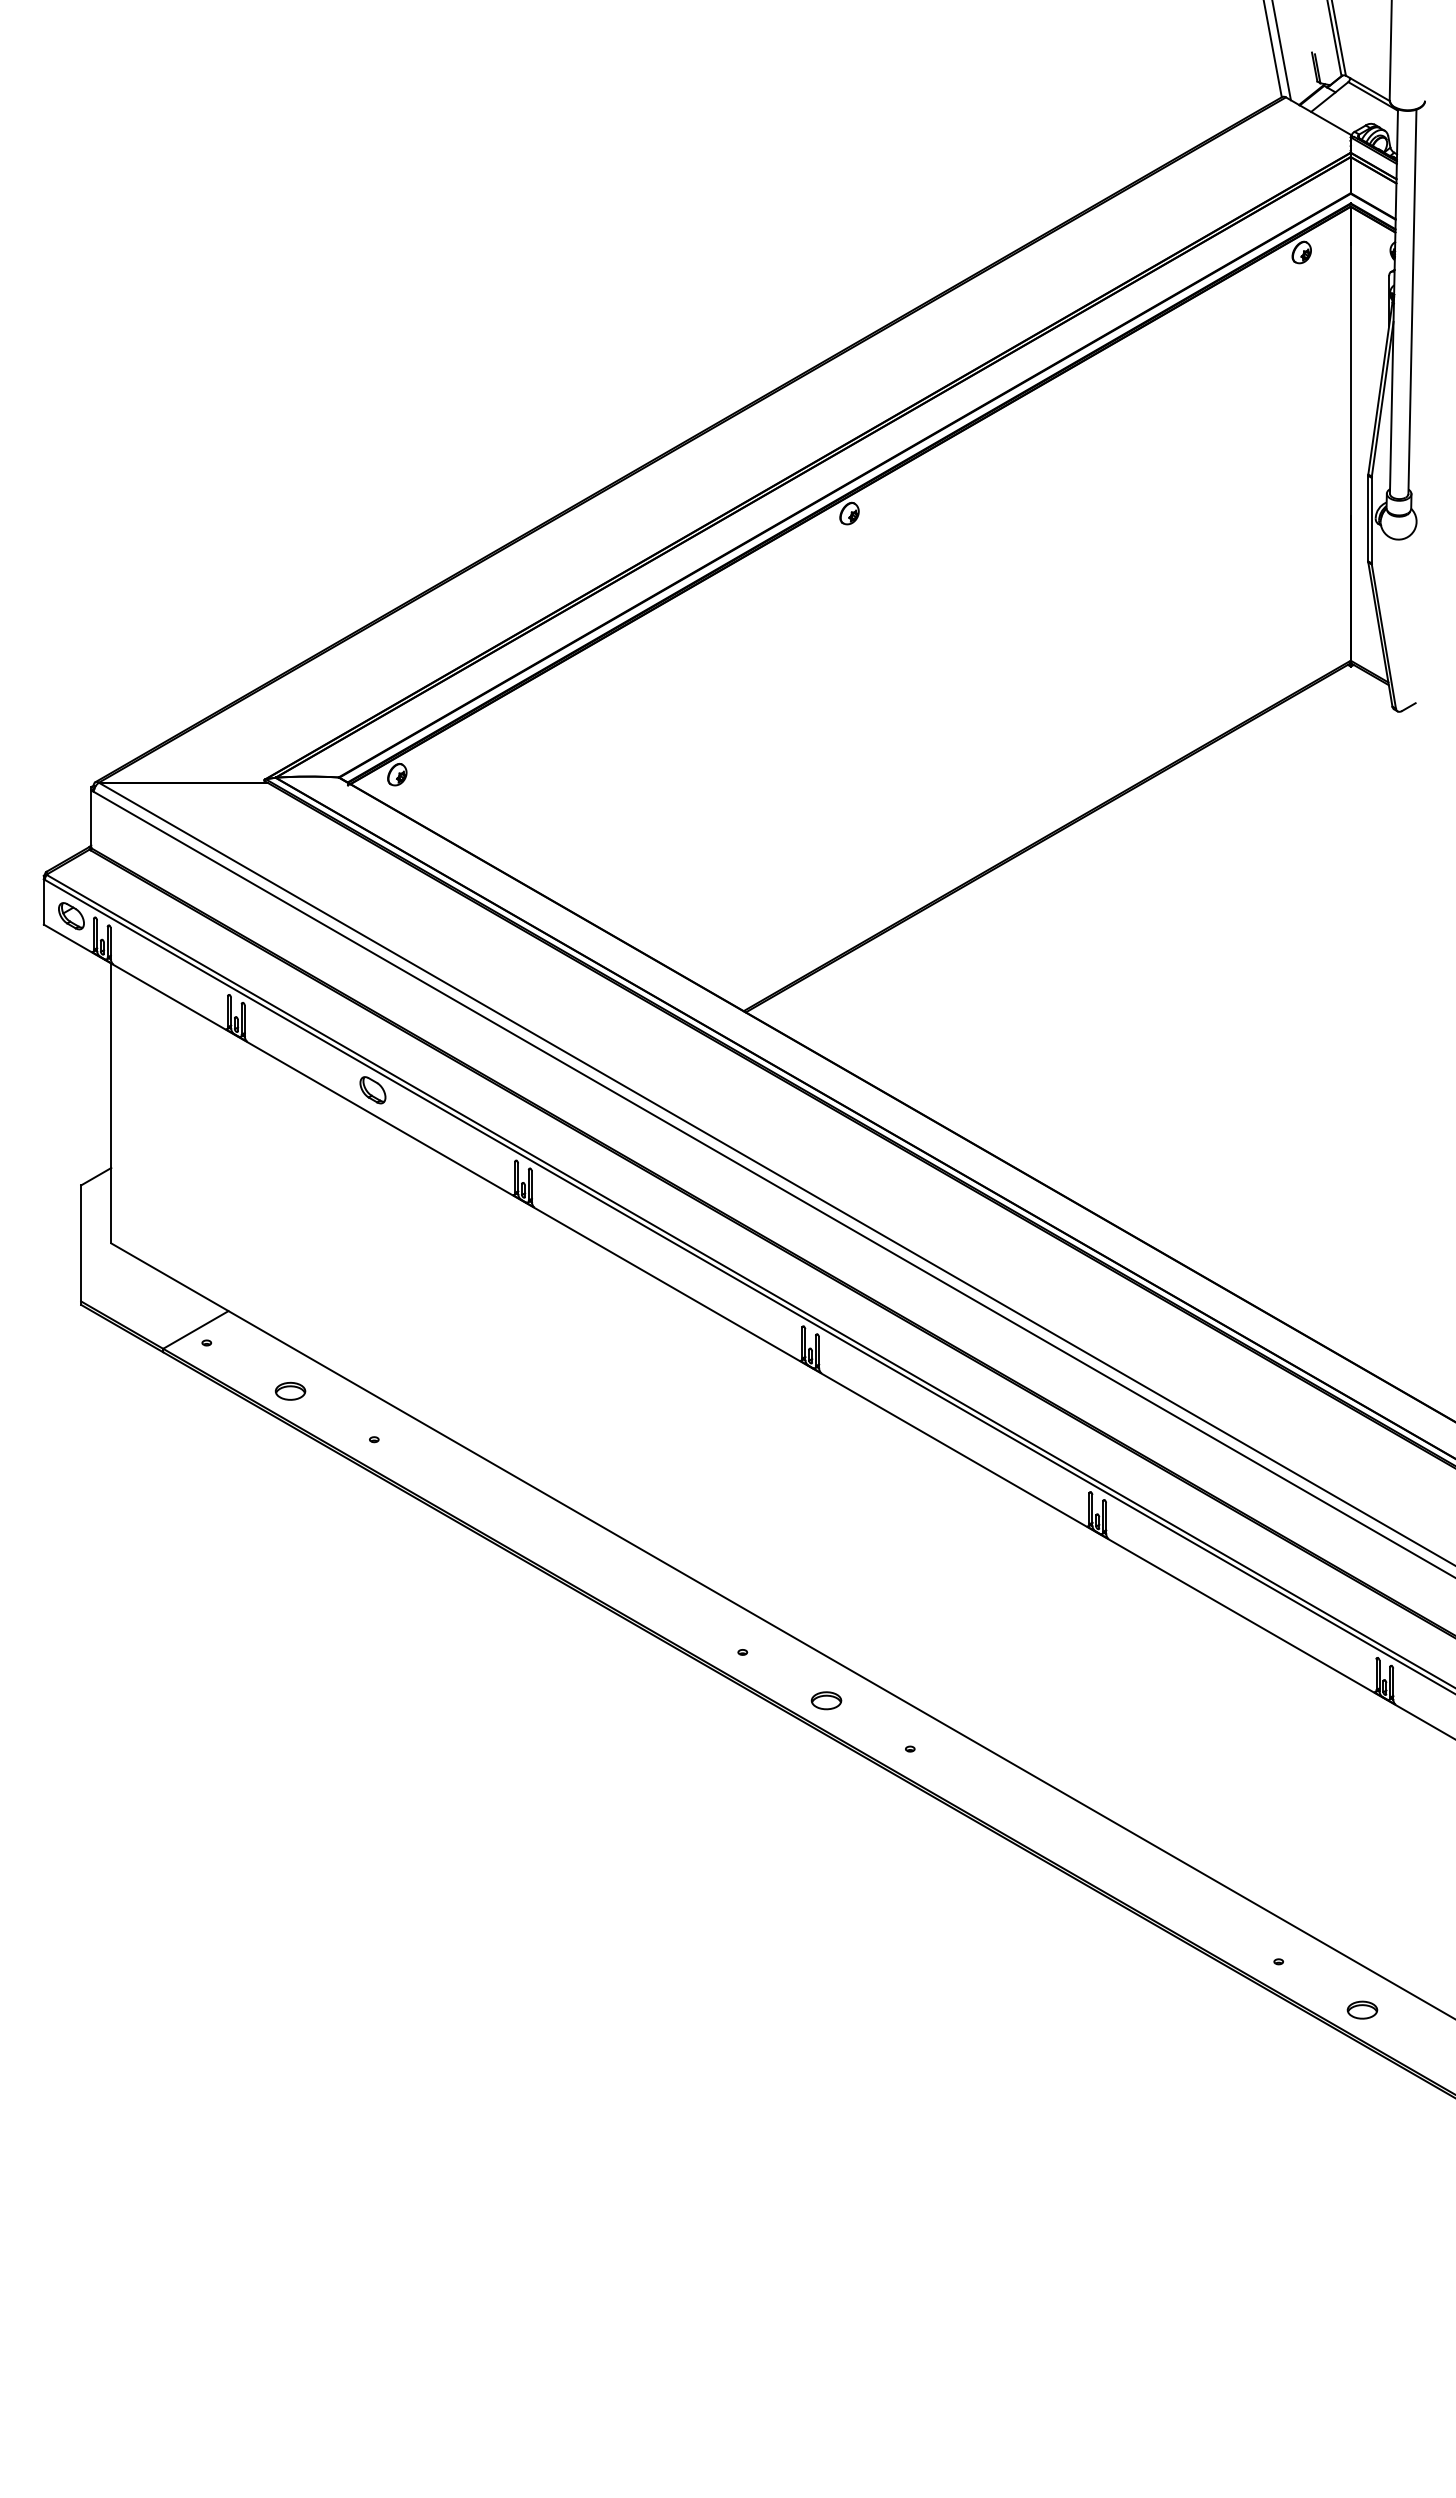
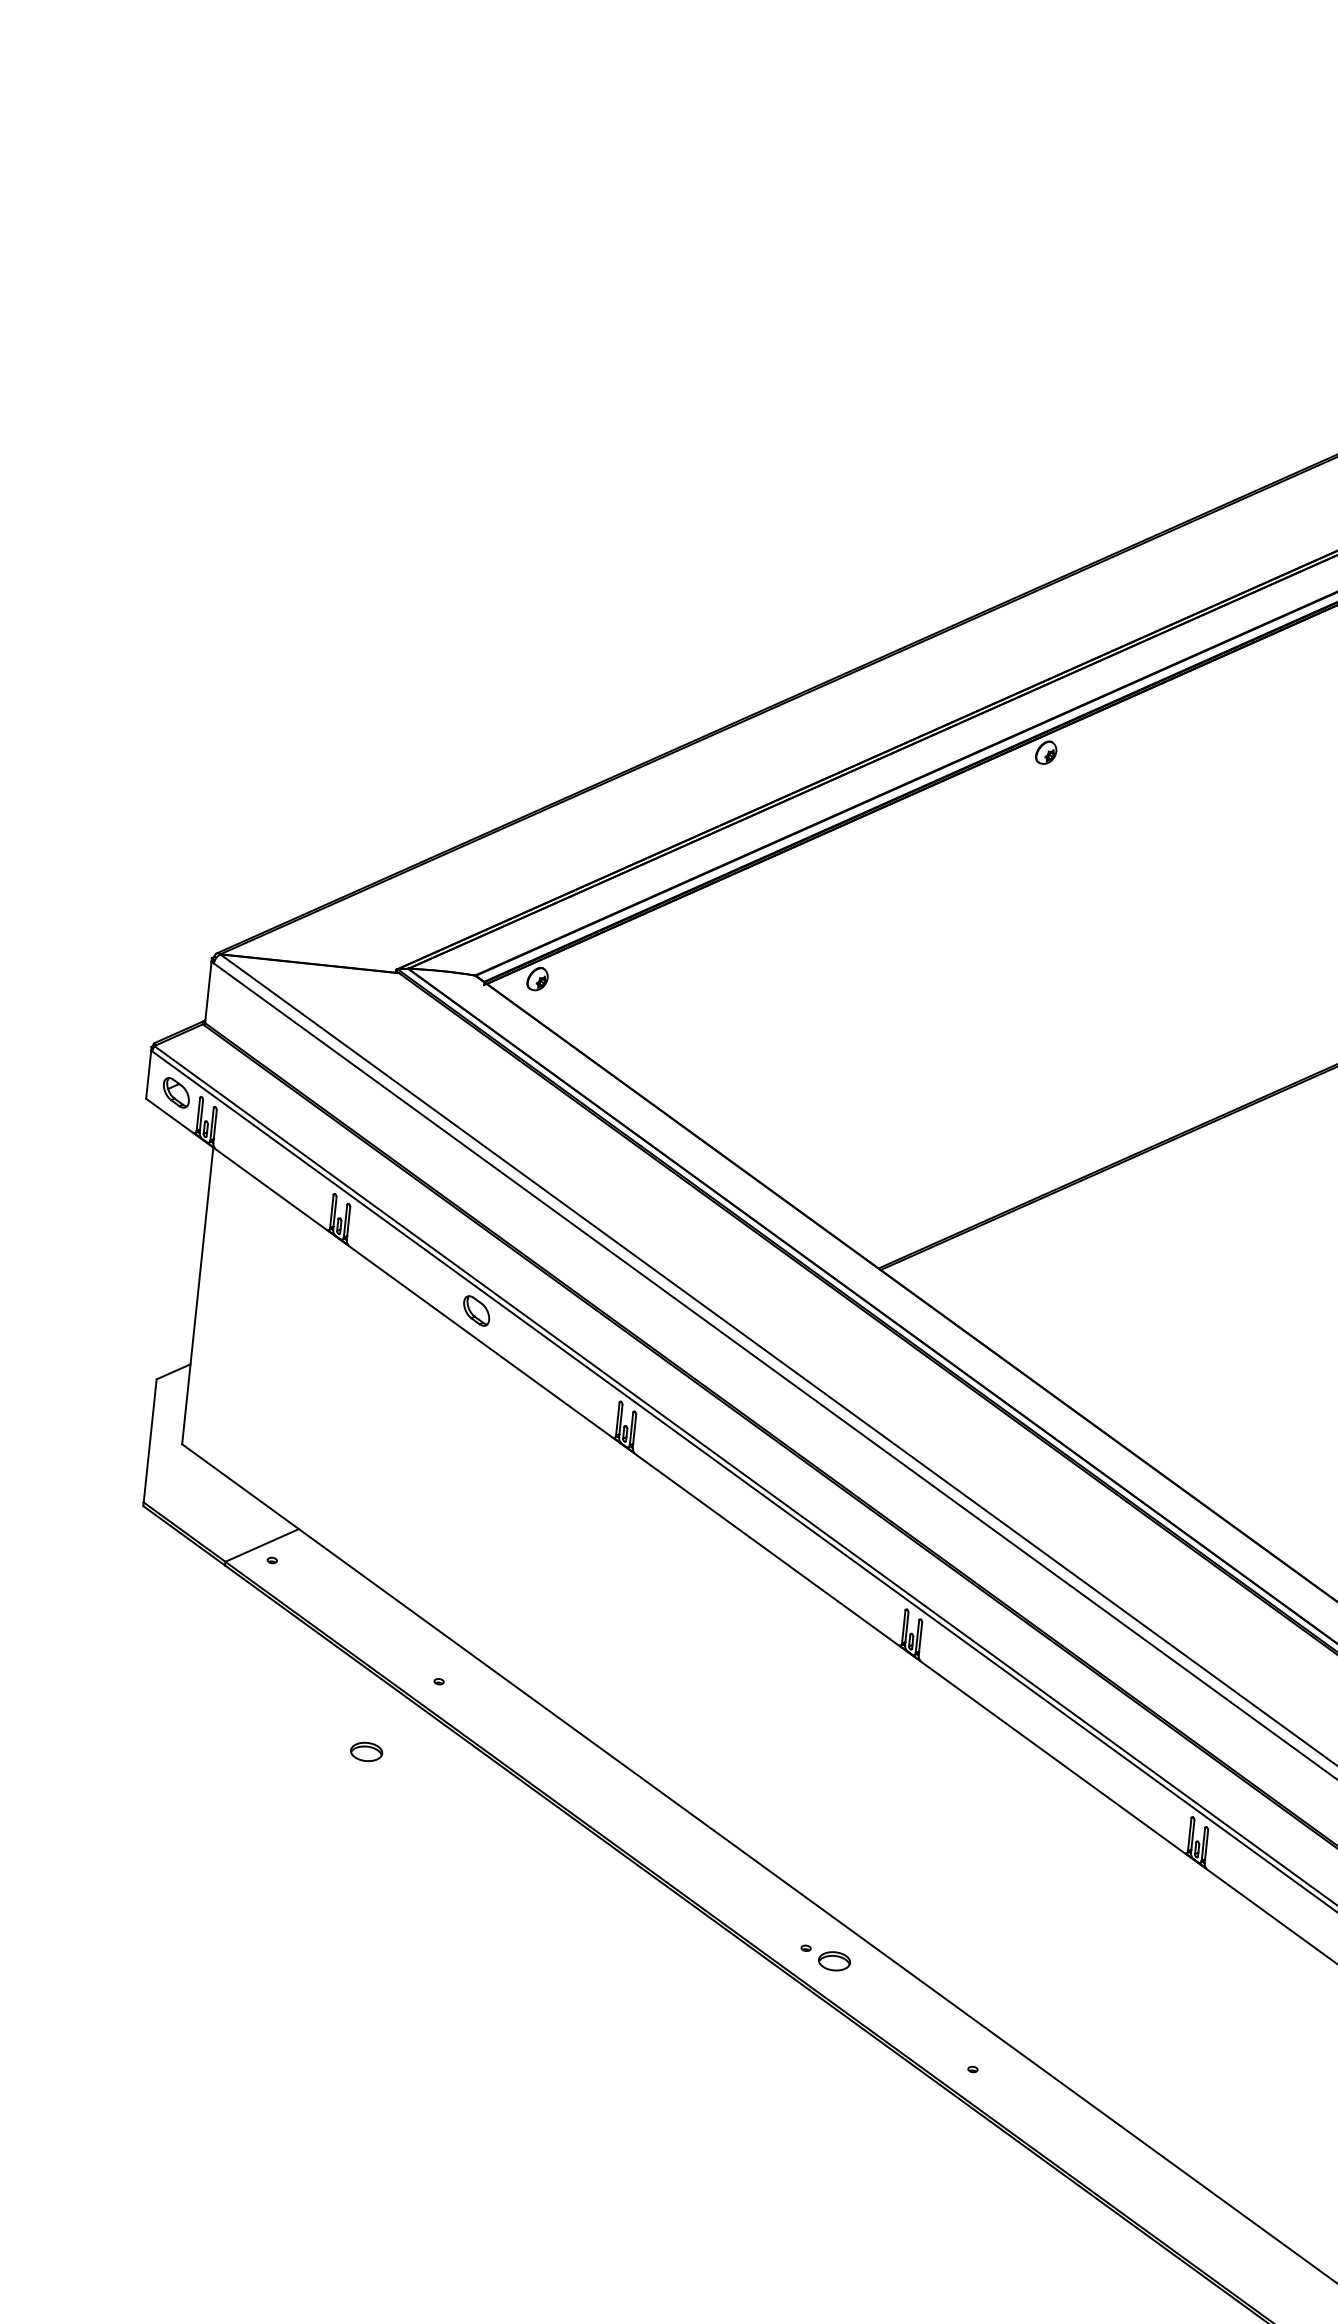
part: (290, 1390) -> (366, 1751), moved
part: (826, 1700) -> (834, 1961), moved

